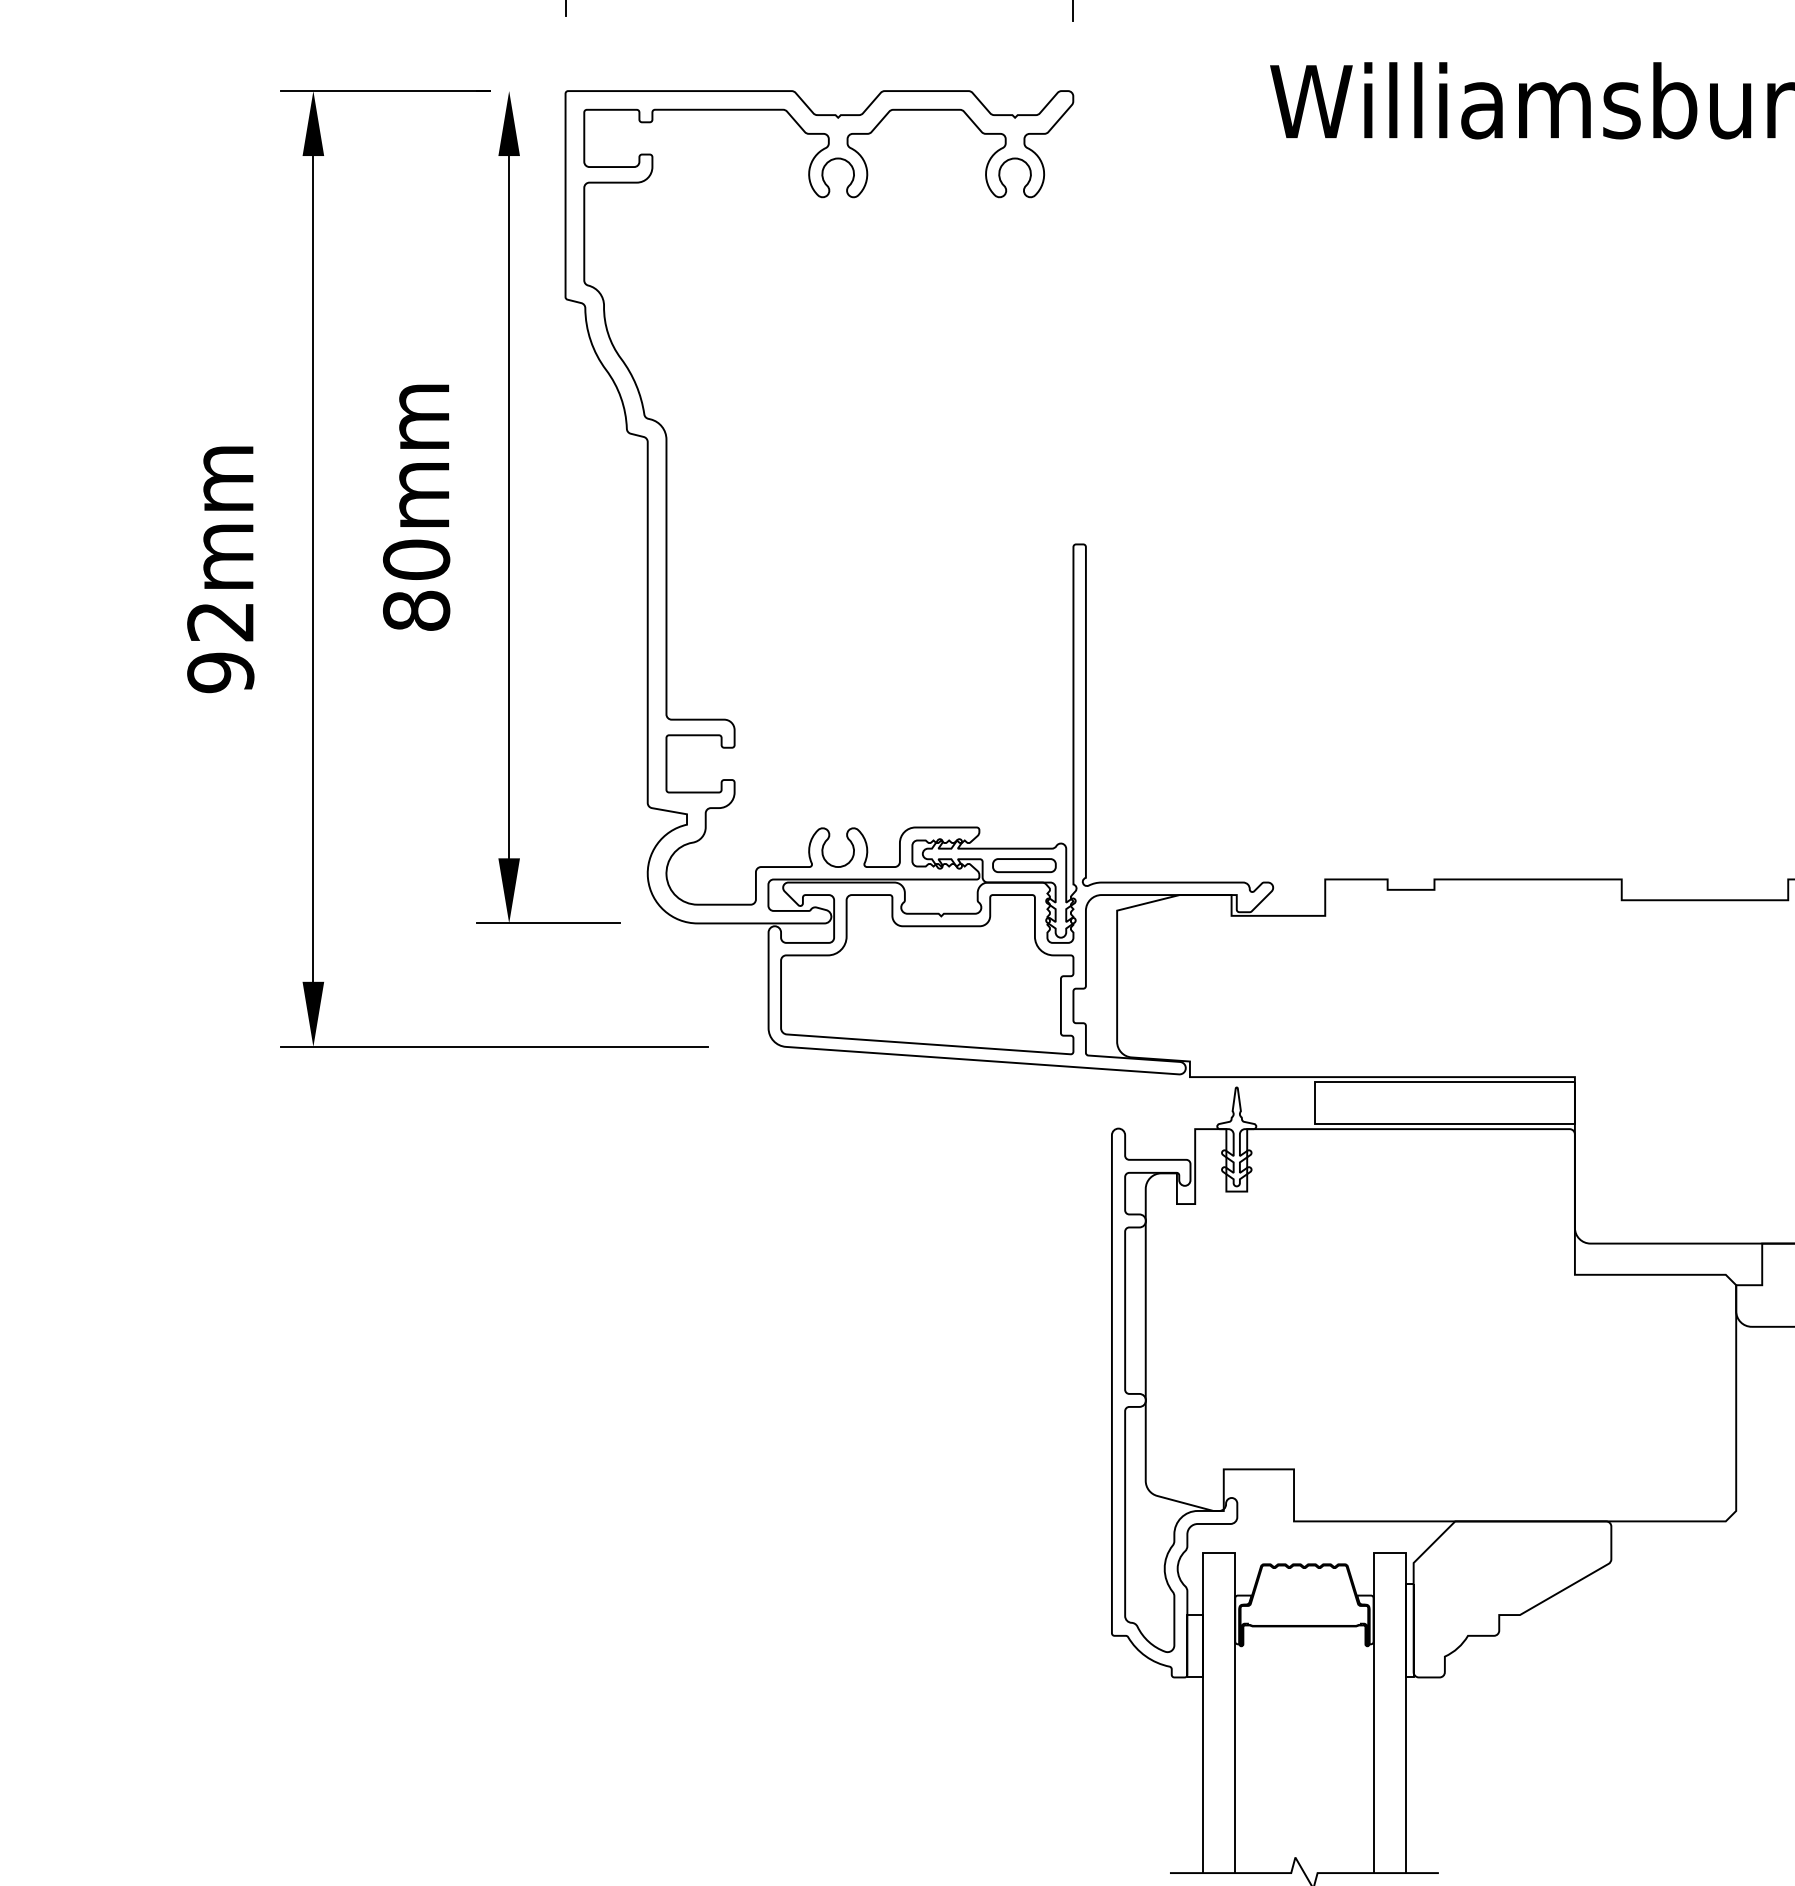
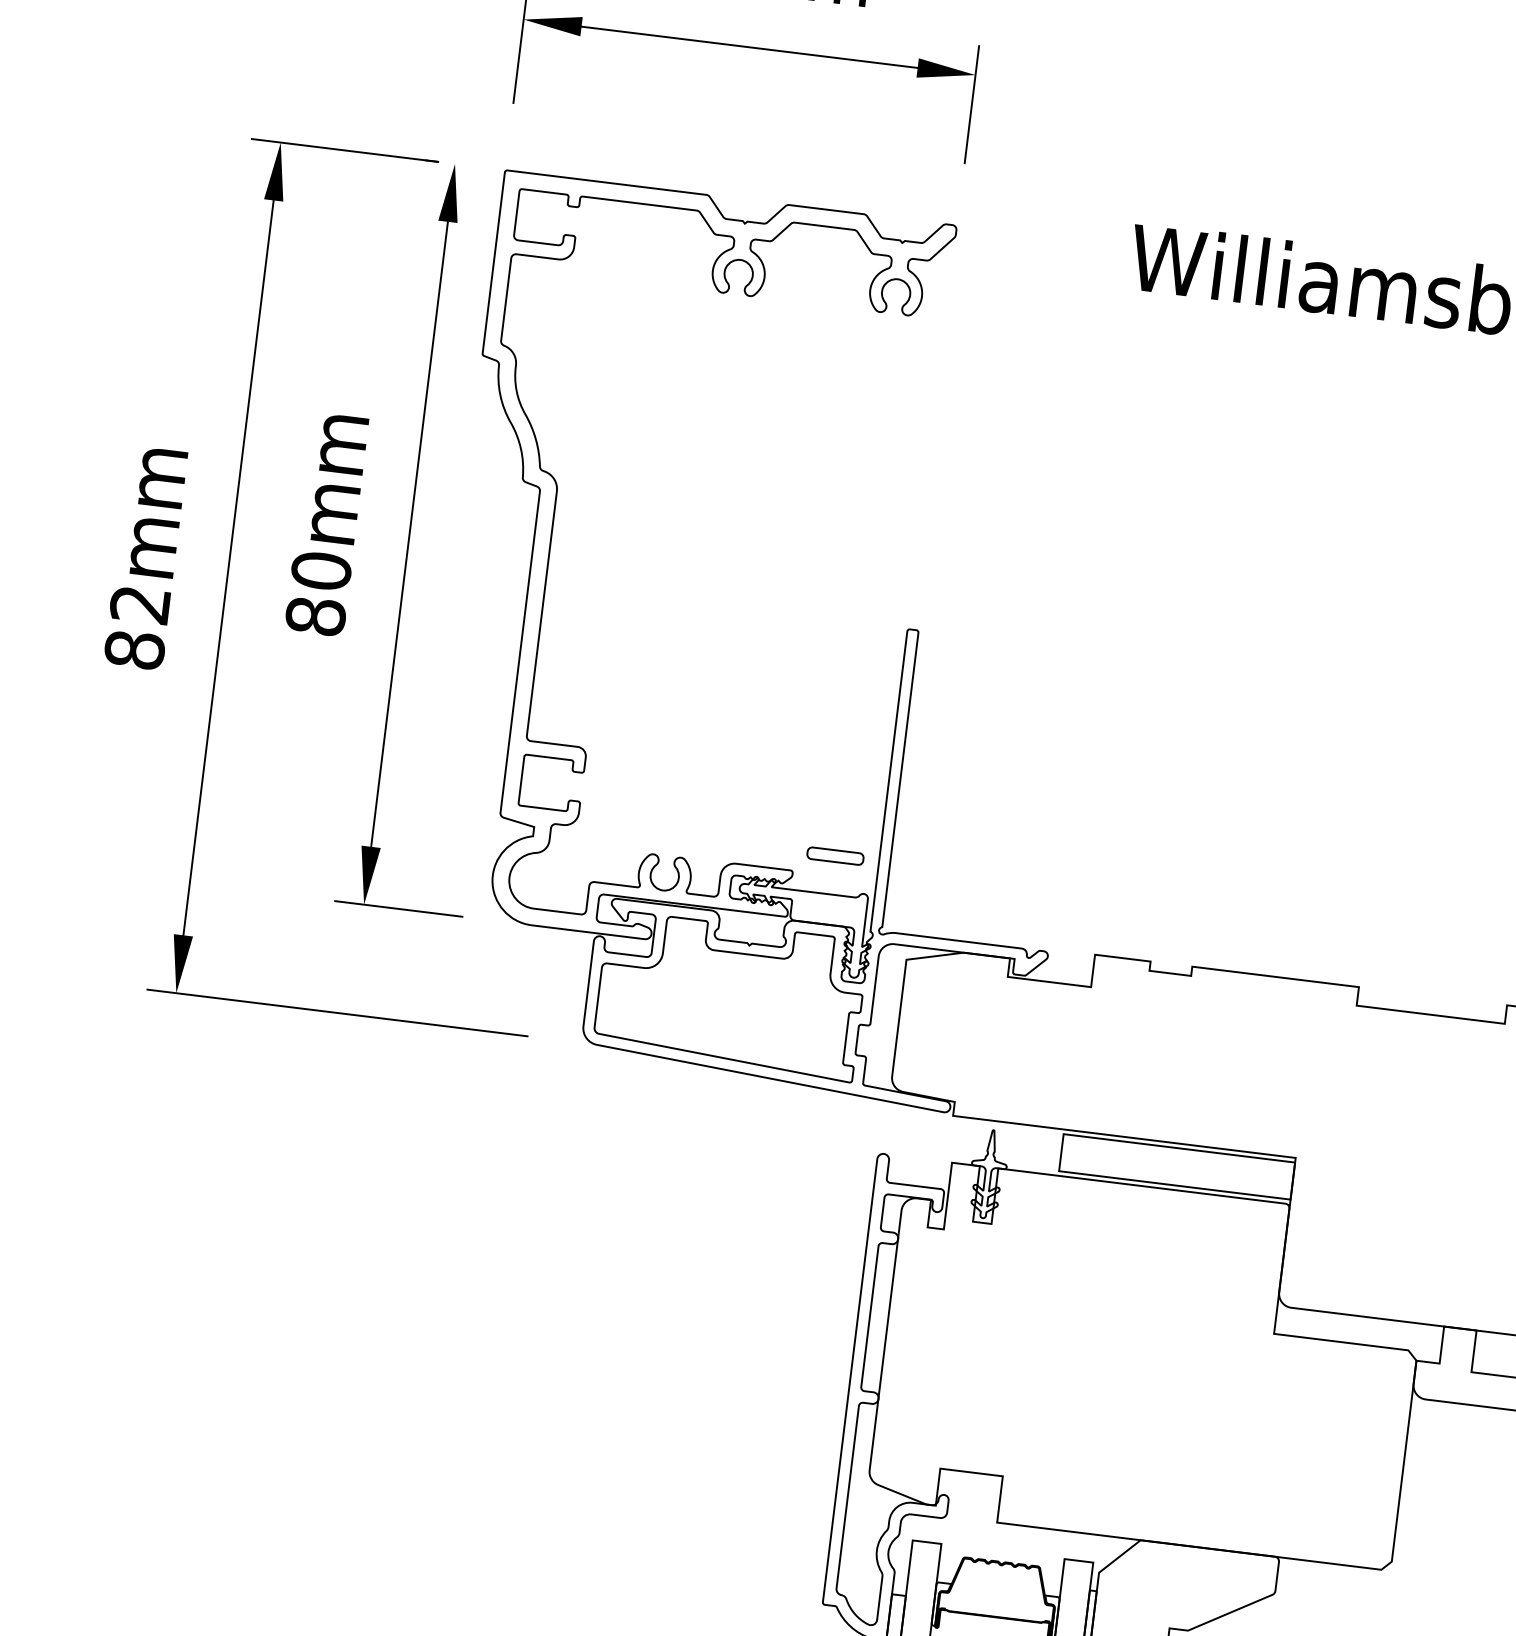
text: (220, 672) -> (134, 649), 92mm -> 82mm
part: (1024, 865) -> (835, 856), moved

